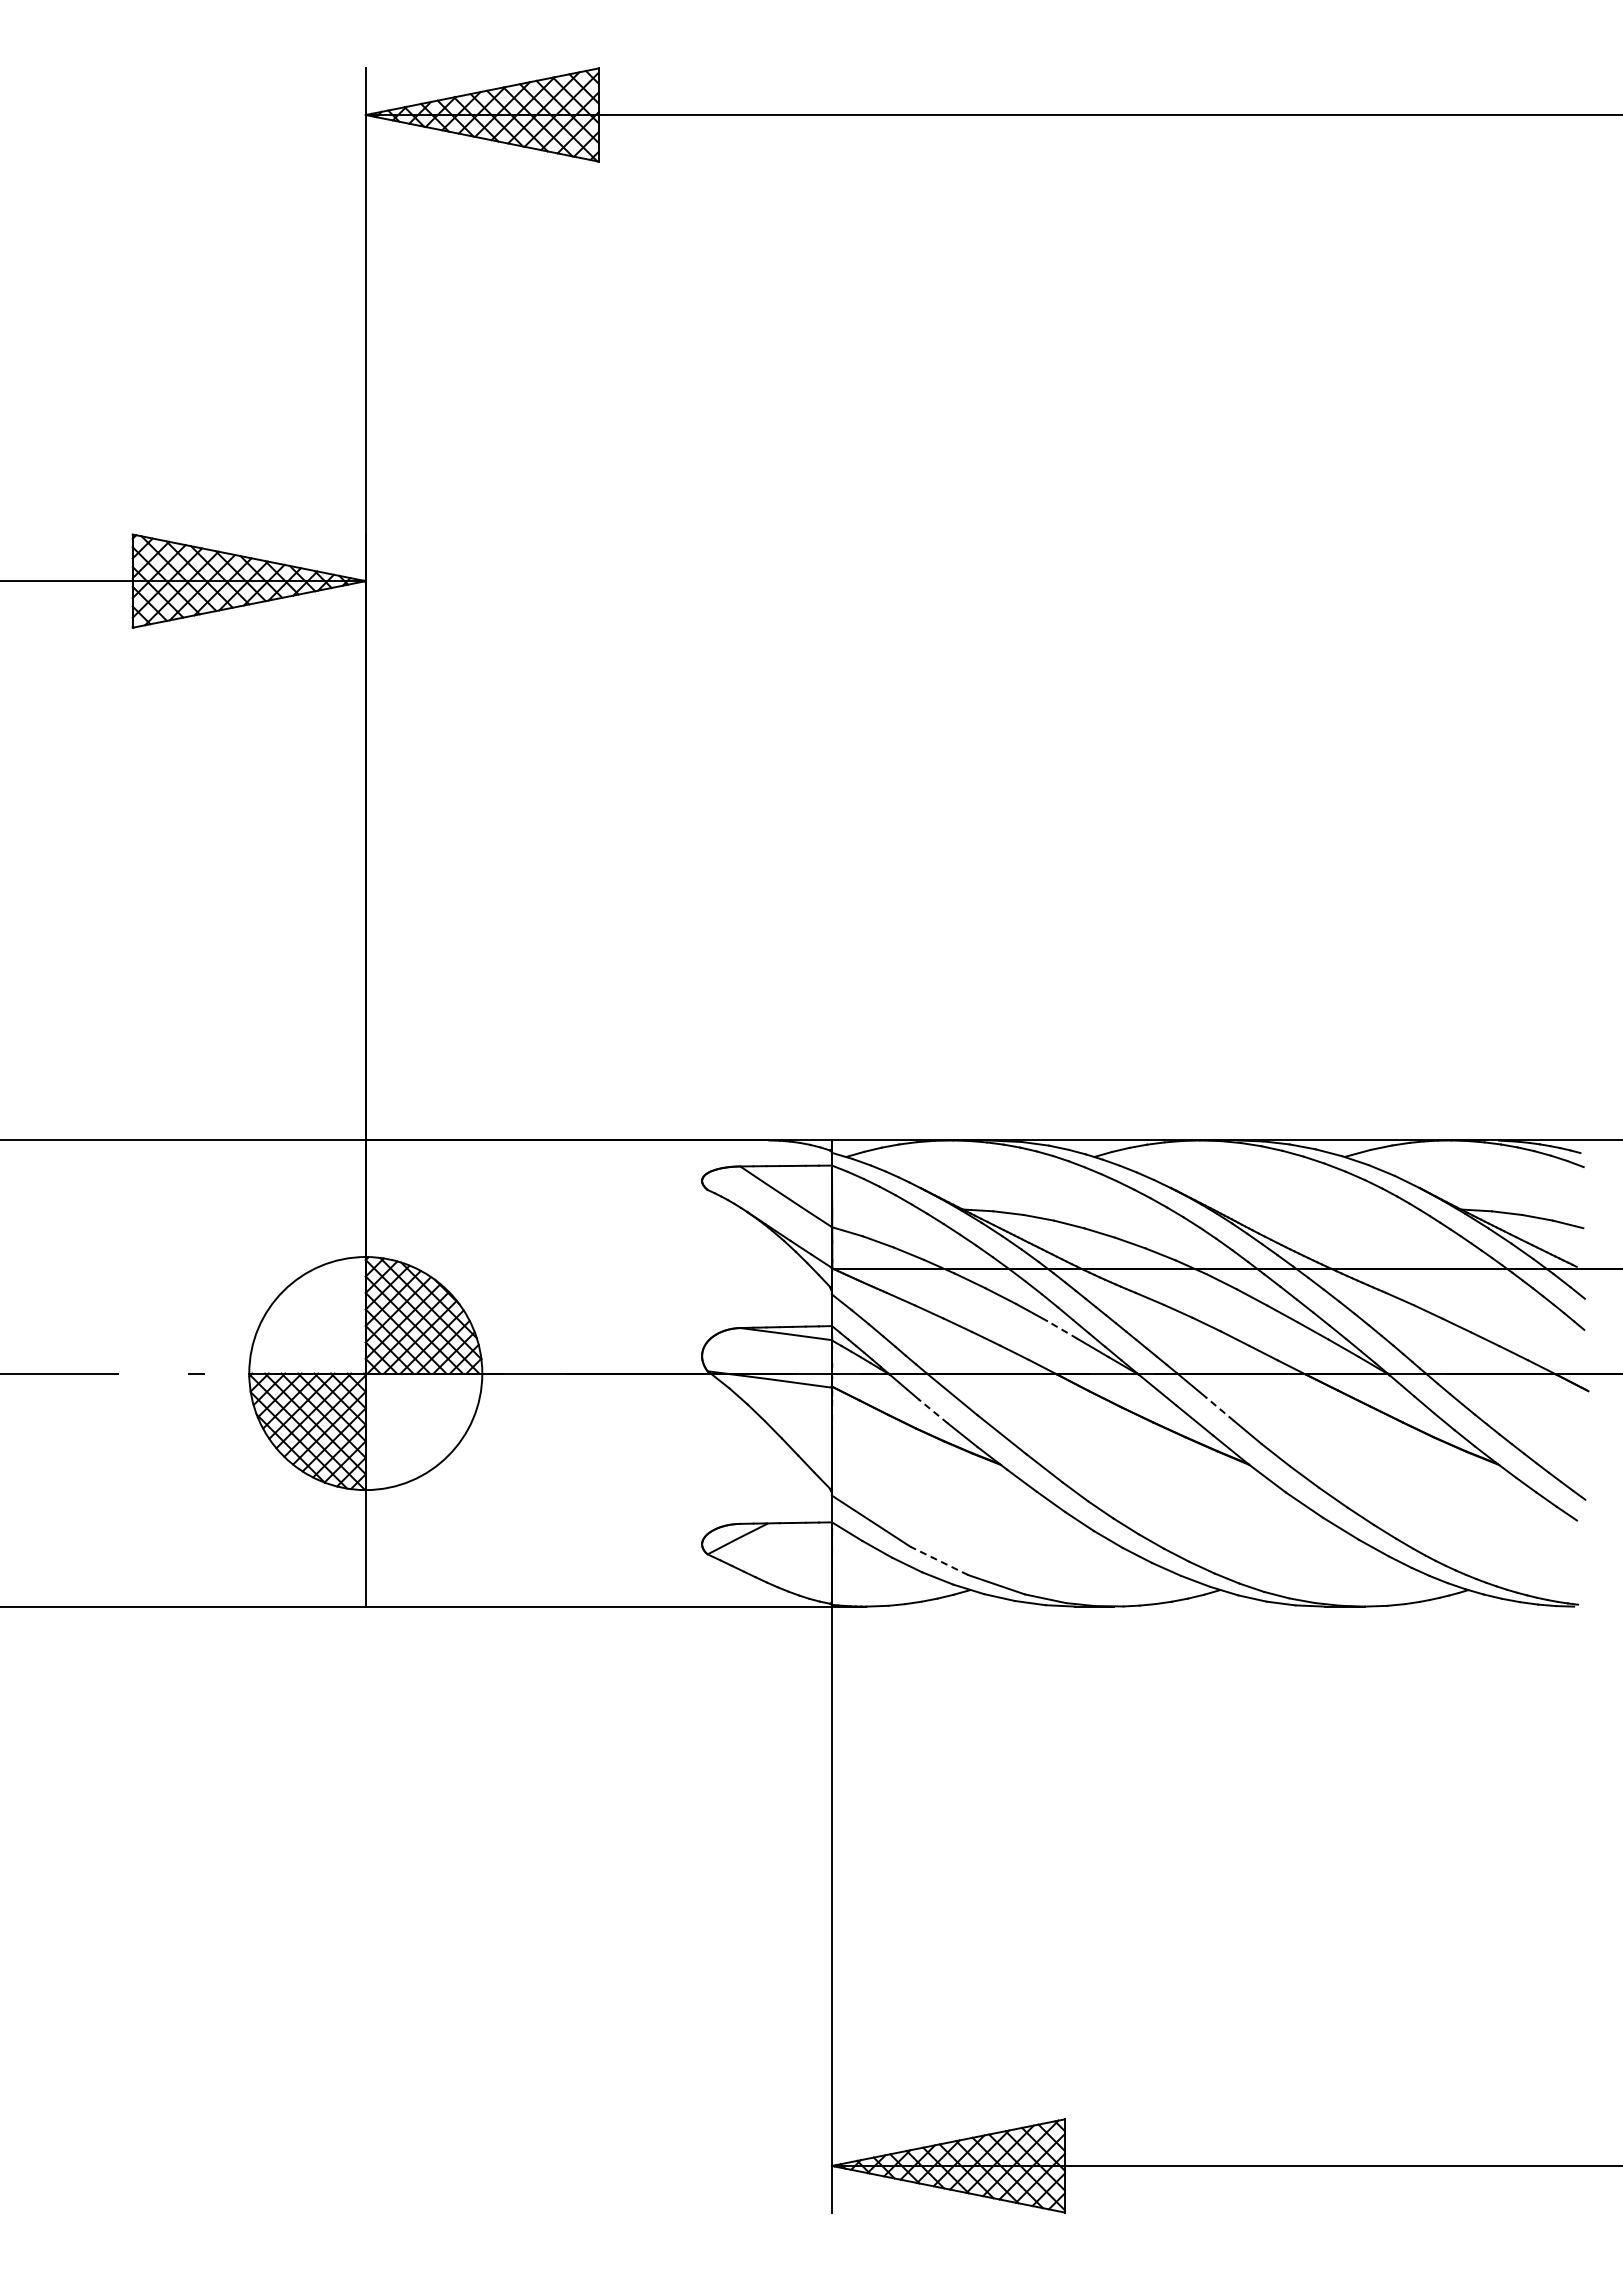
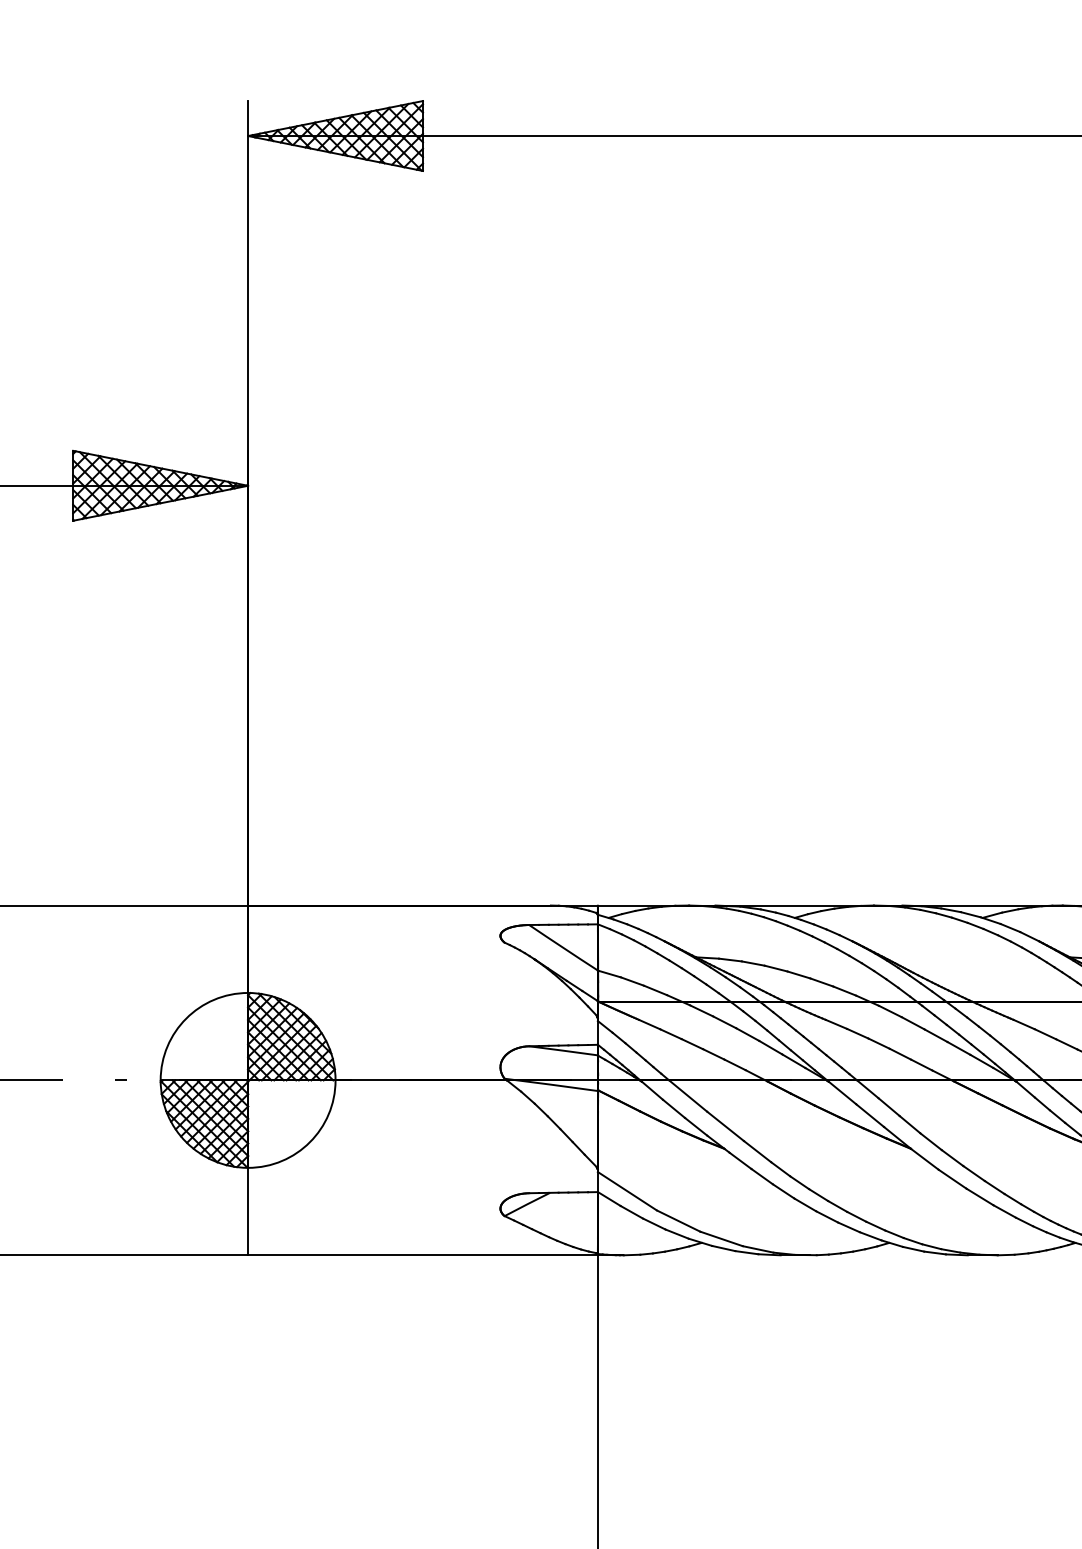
line: (1062, 1329) -> (770, 1047), dashed -> solid
line: (1219, 1408) -> (888, 1106), dashed -> solid
line: (932, 1411) -> (673, 1108), dashed -> solid
line: (939, 1560) -> (678, 1220), dashed -> solid

